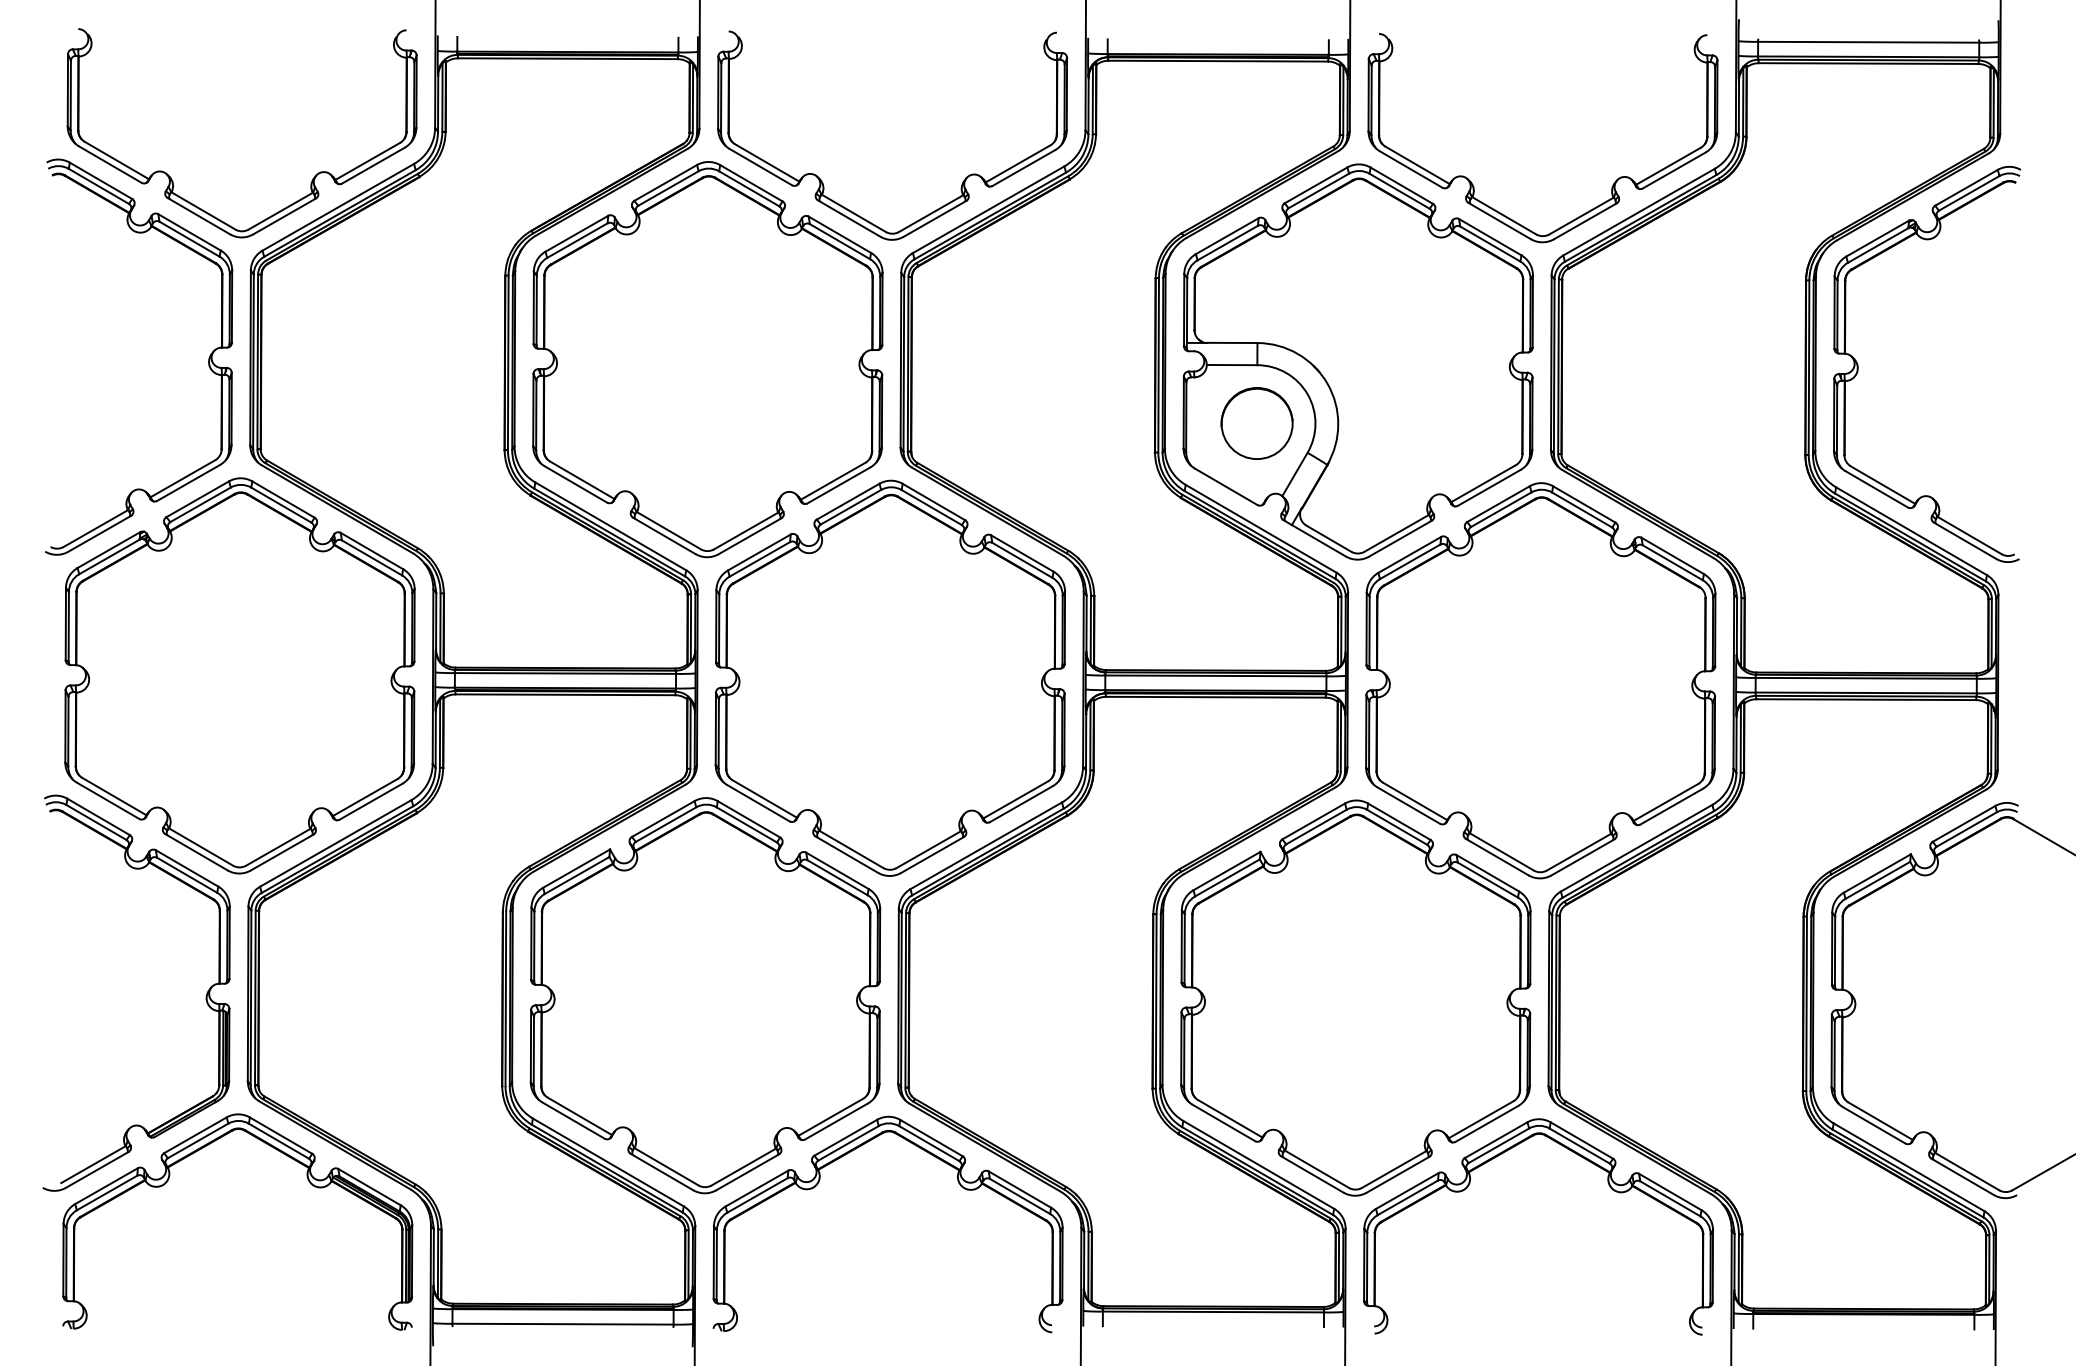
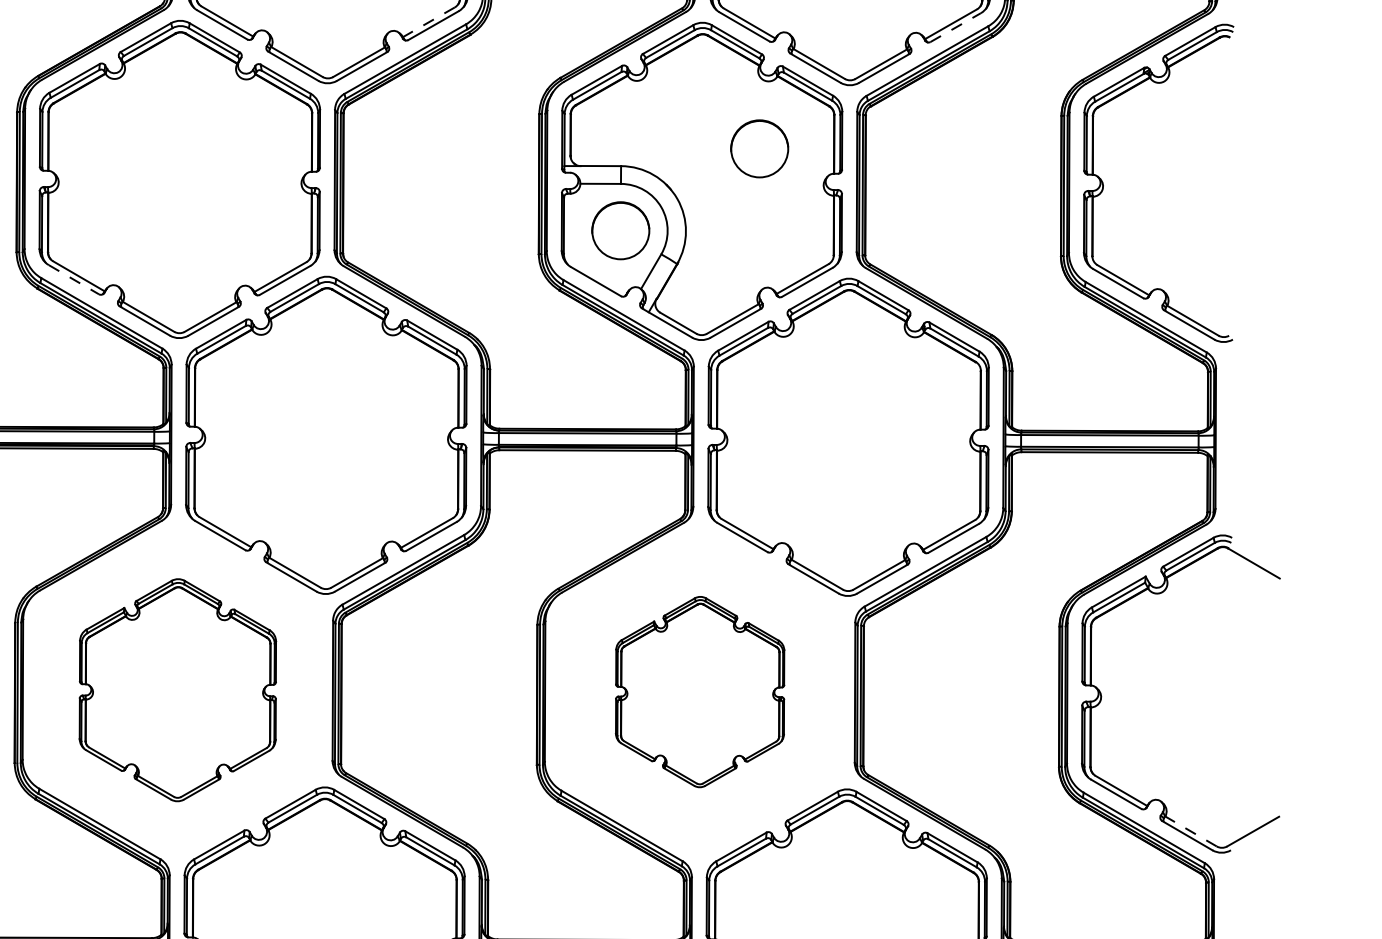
line: (1017, 164) -> (428, 22), solid -> dashed
line: (1674, 170) -> (955, 27), solid -> dashed
circle: (1429, 321) -> (759, 148), added
line: (576, 484) -> (74, 279), solid -> dashed
part: (705, 995) -> (177, 690), size x0.7
part: (1355, 997) -> (699, 691), size x0.6
line: (1966, 1171) -> (1190, 831), solid -> dashed

